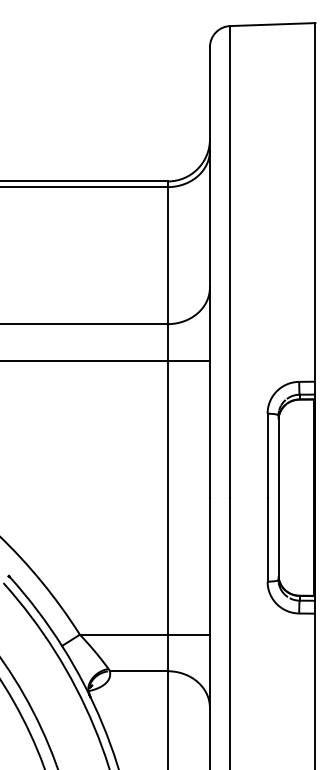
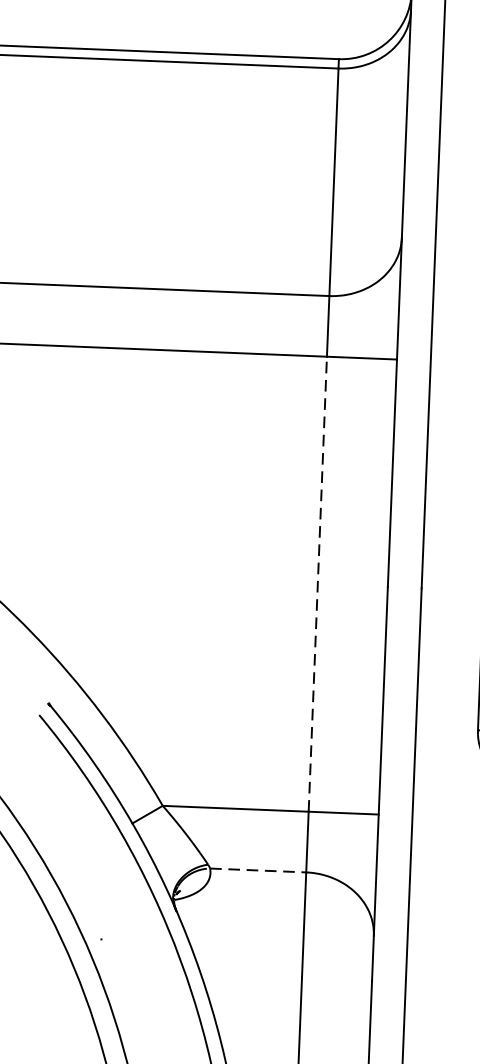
line: (167, 497) -> (317, 583), solid -> dashed
line: (138, 671) -> (257, 870), solid -> dashed

